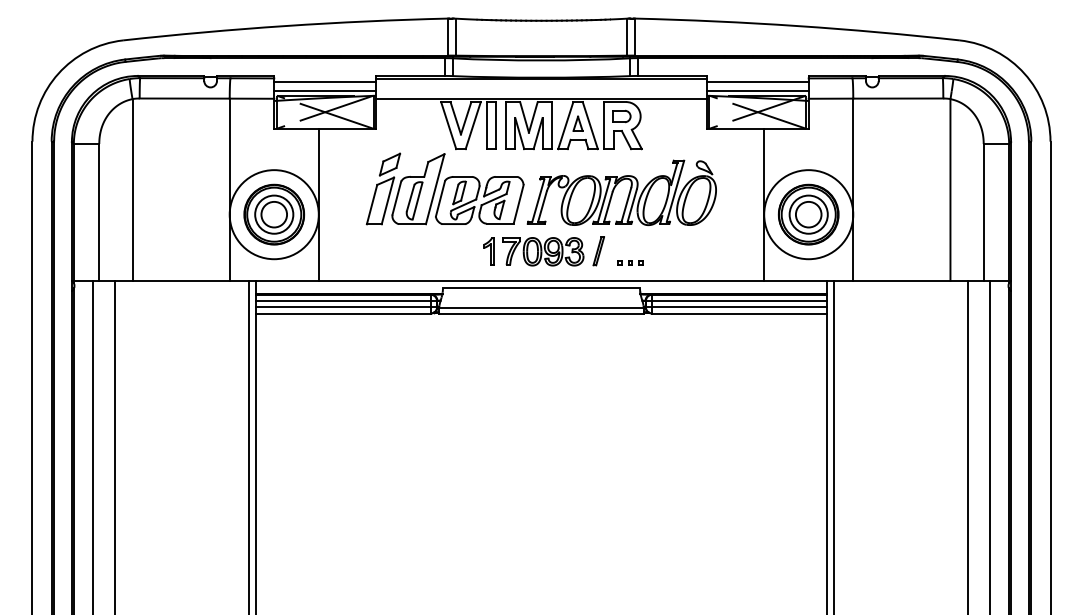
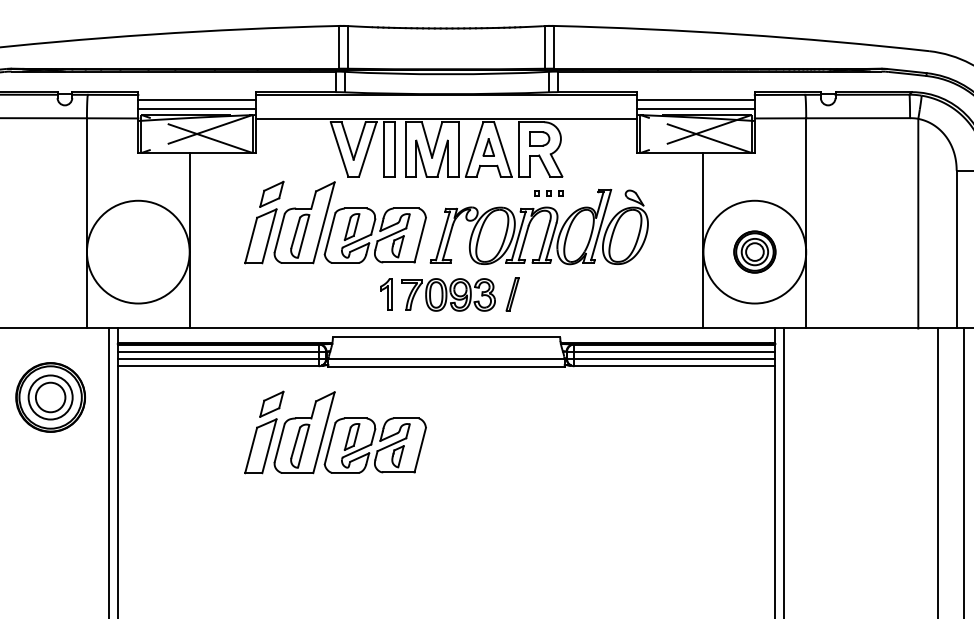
part: (273, 214) -> (49, 397), moved
part: (808, 214) -> (754, 251), size x0.6
part: (630, 262) -> (549, 193), moved
part: (444, 370) -> (334, 431), added

